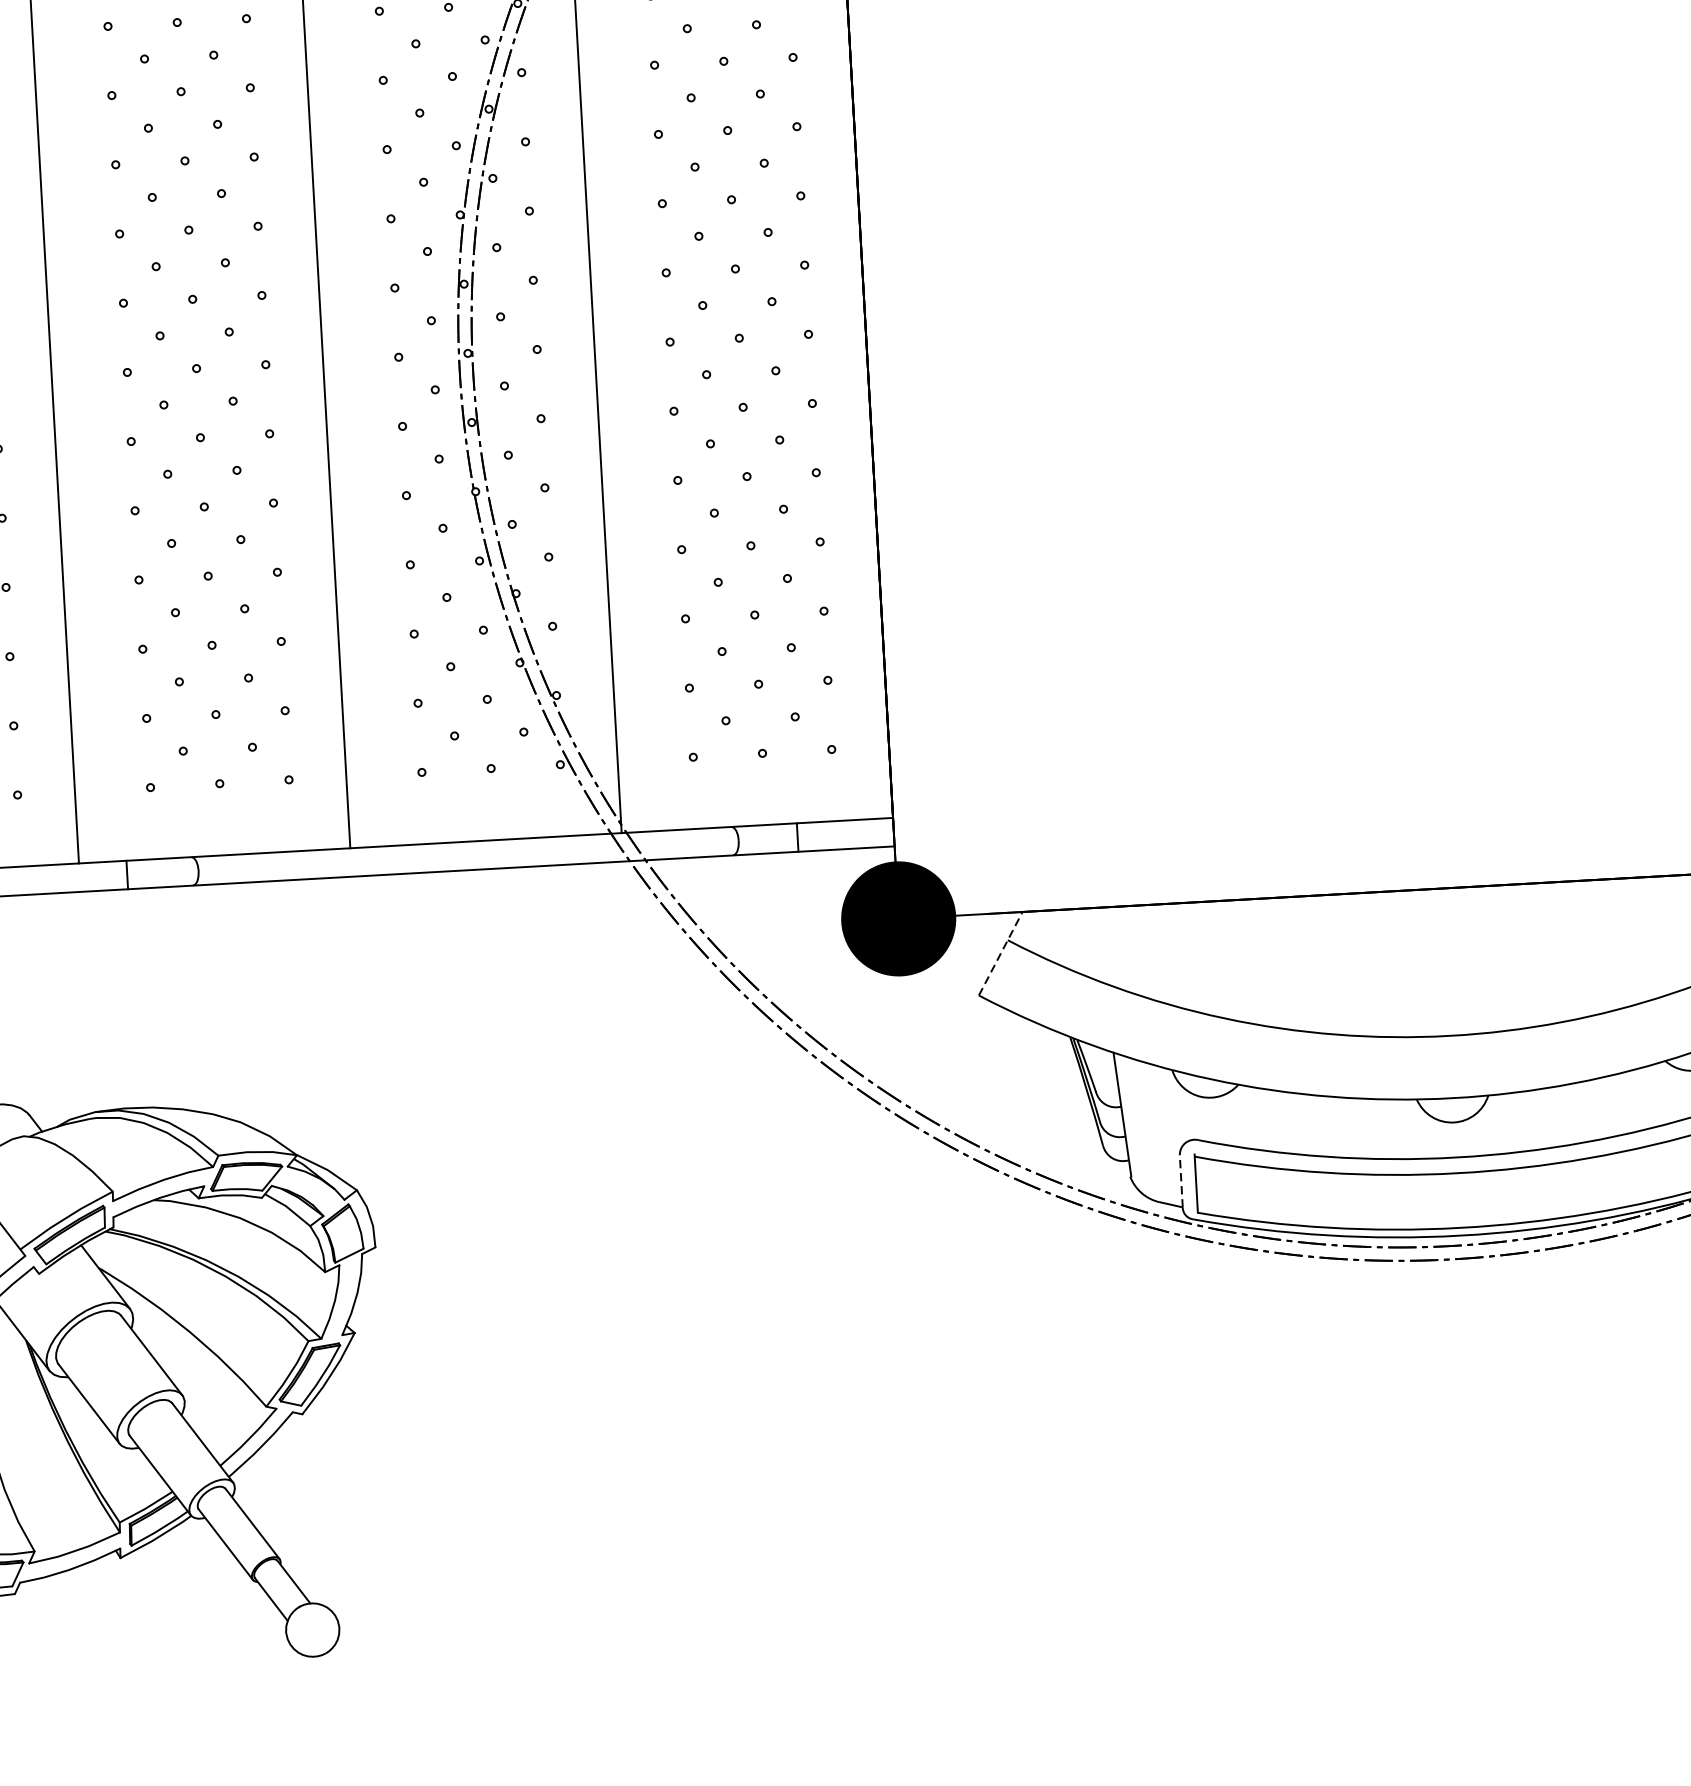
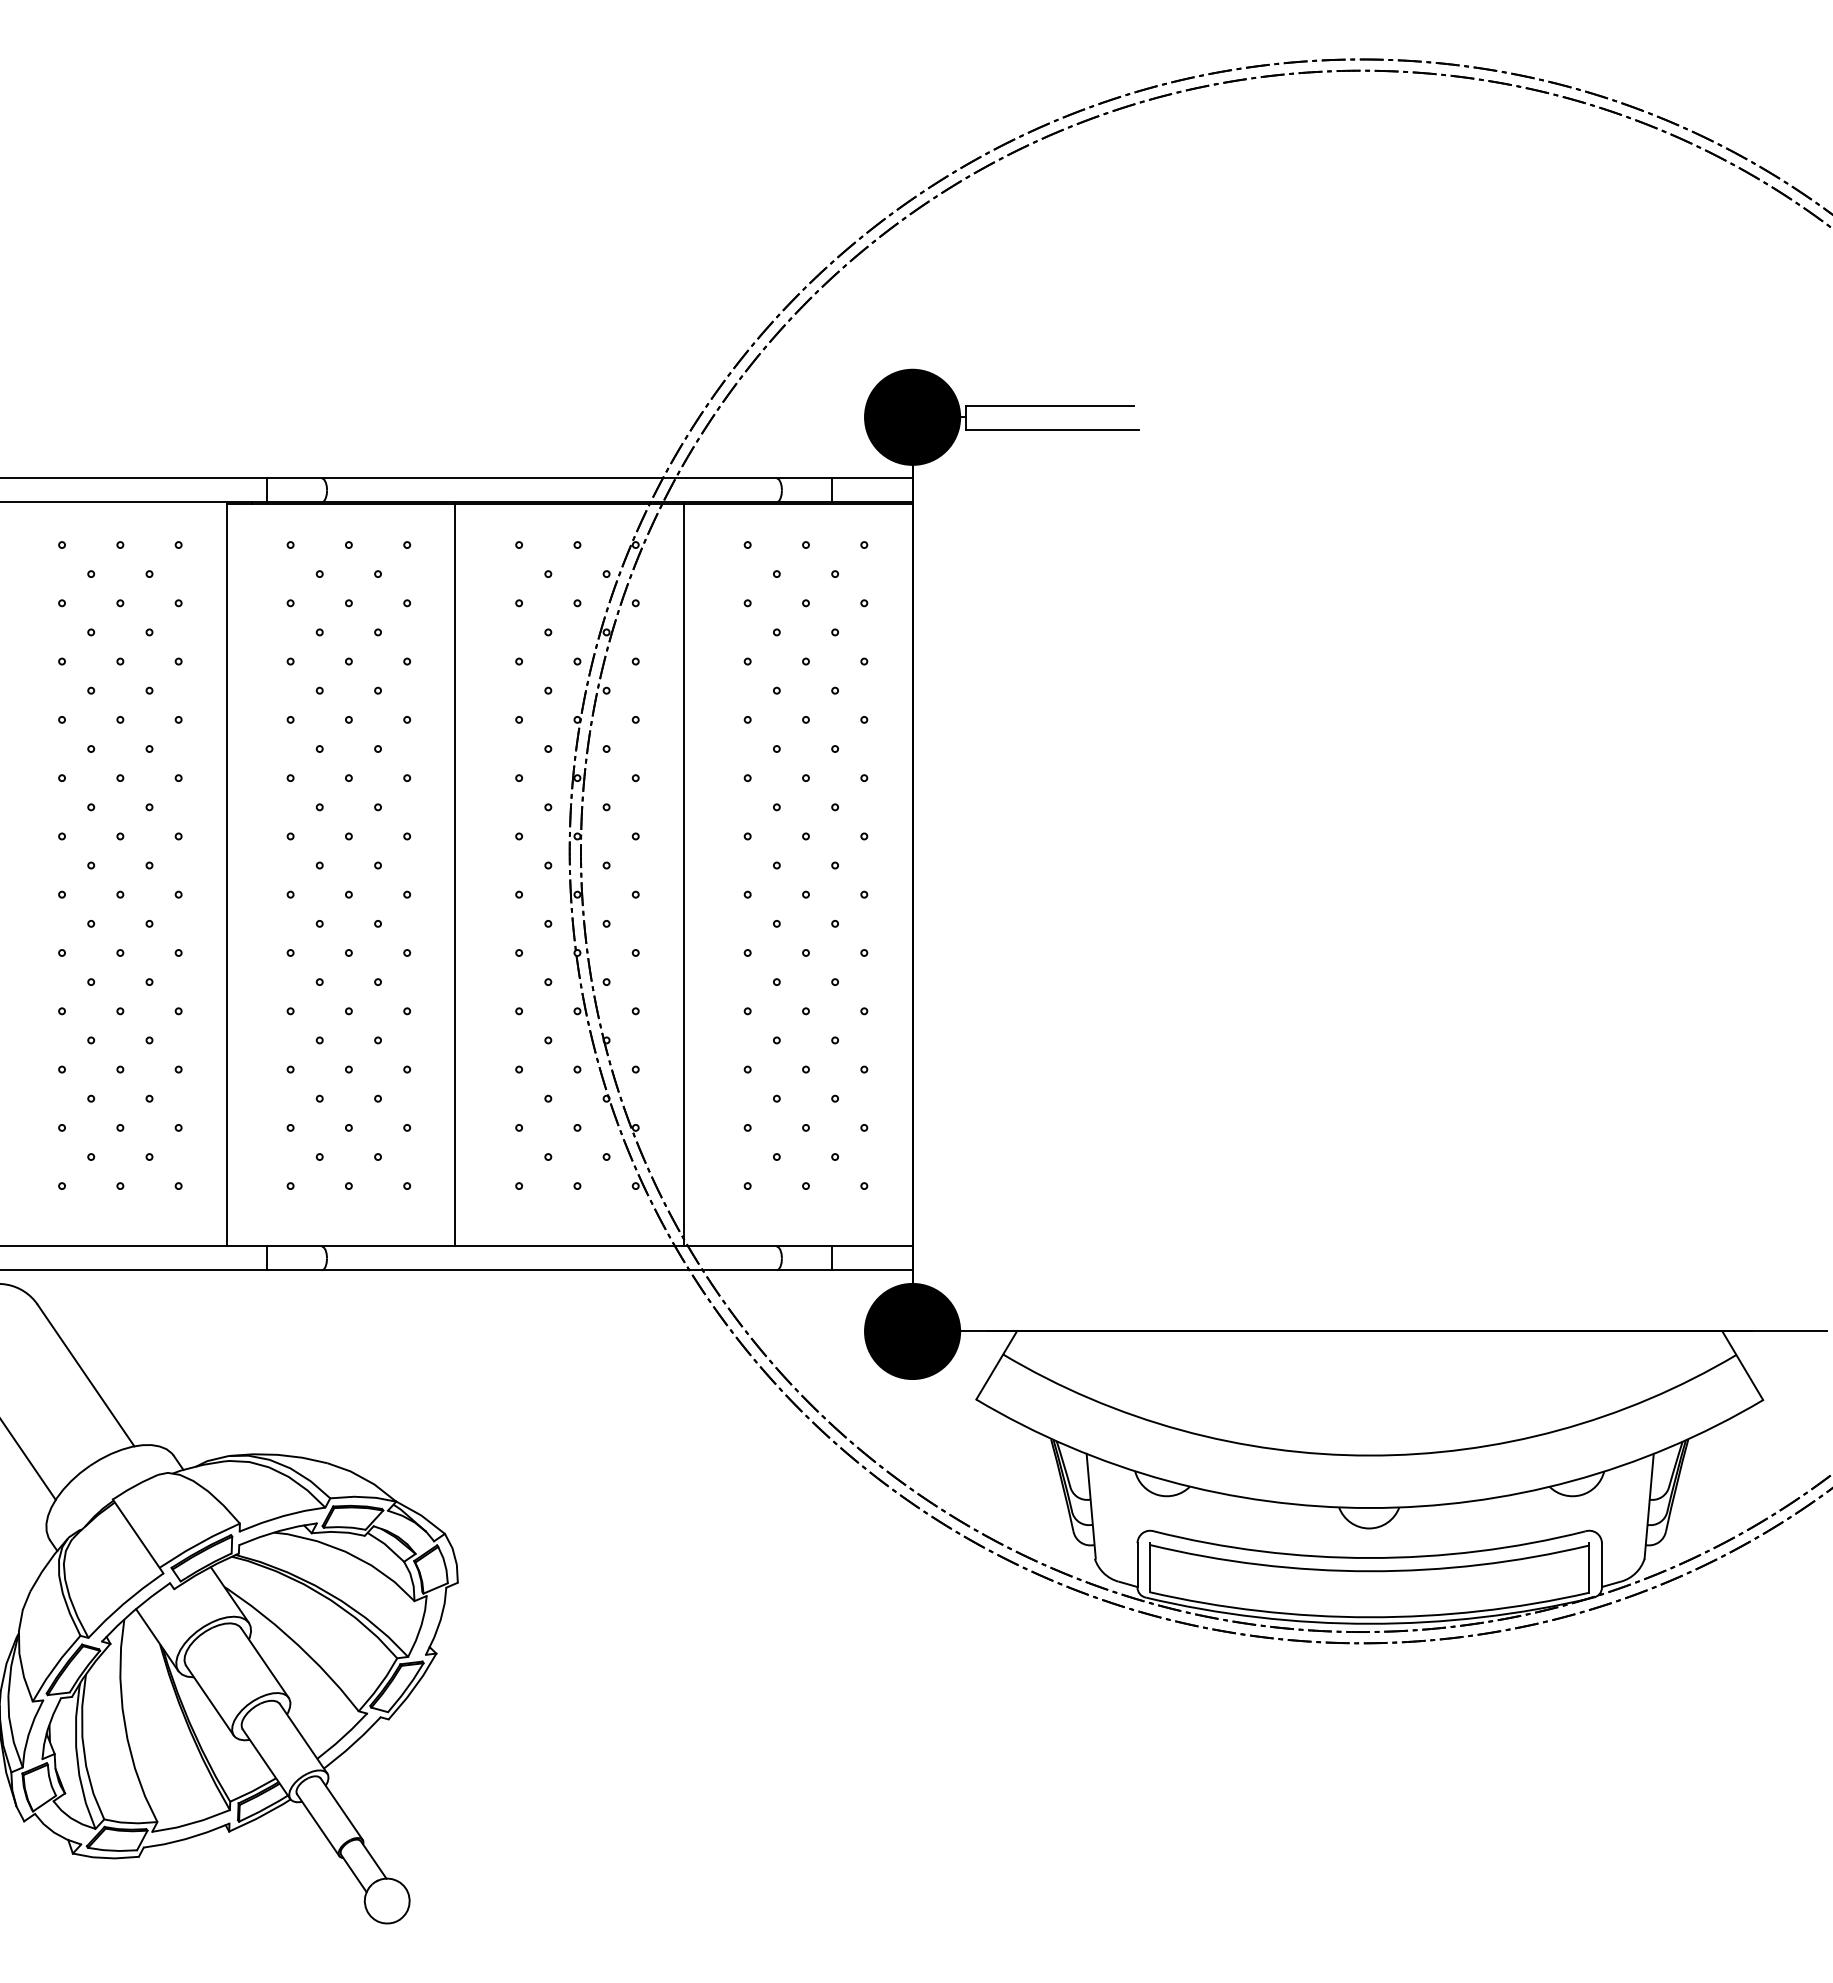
line: (1000, 953) -> (996, 1365), dashed -> solid
line: (1181, 1181) -> (1137, 1565), dashed -> solid

